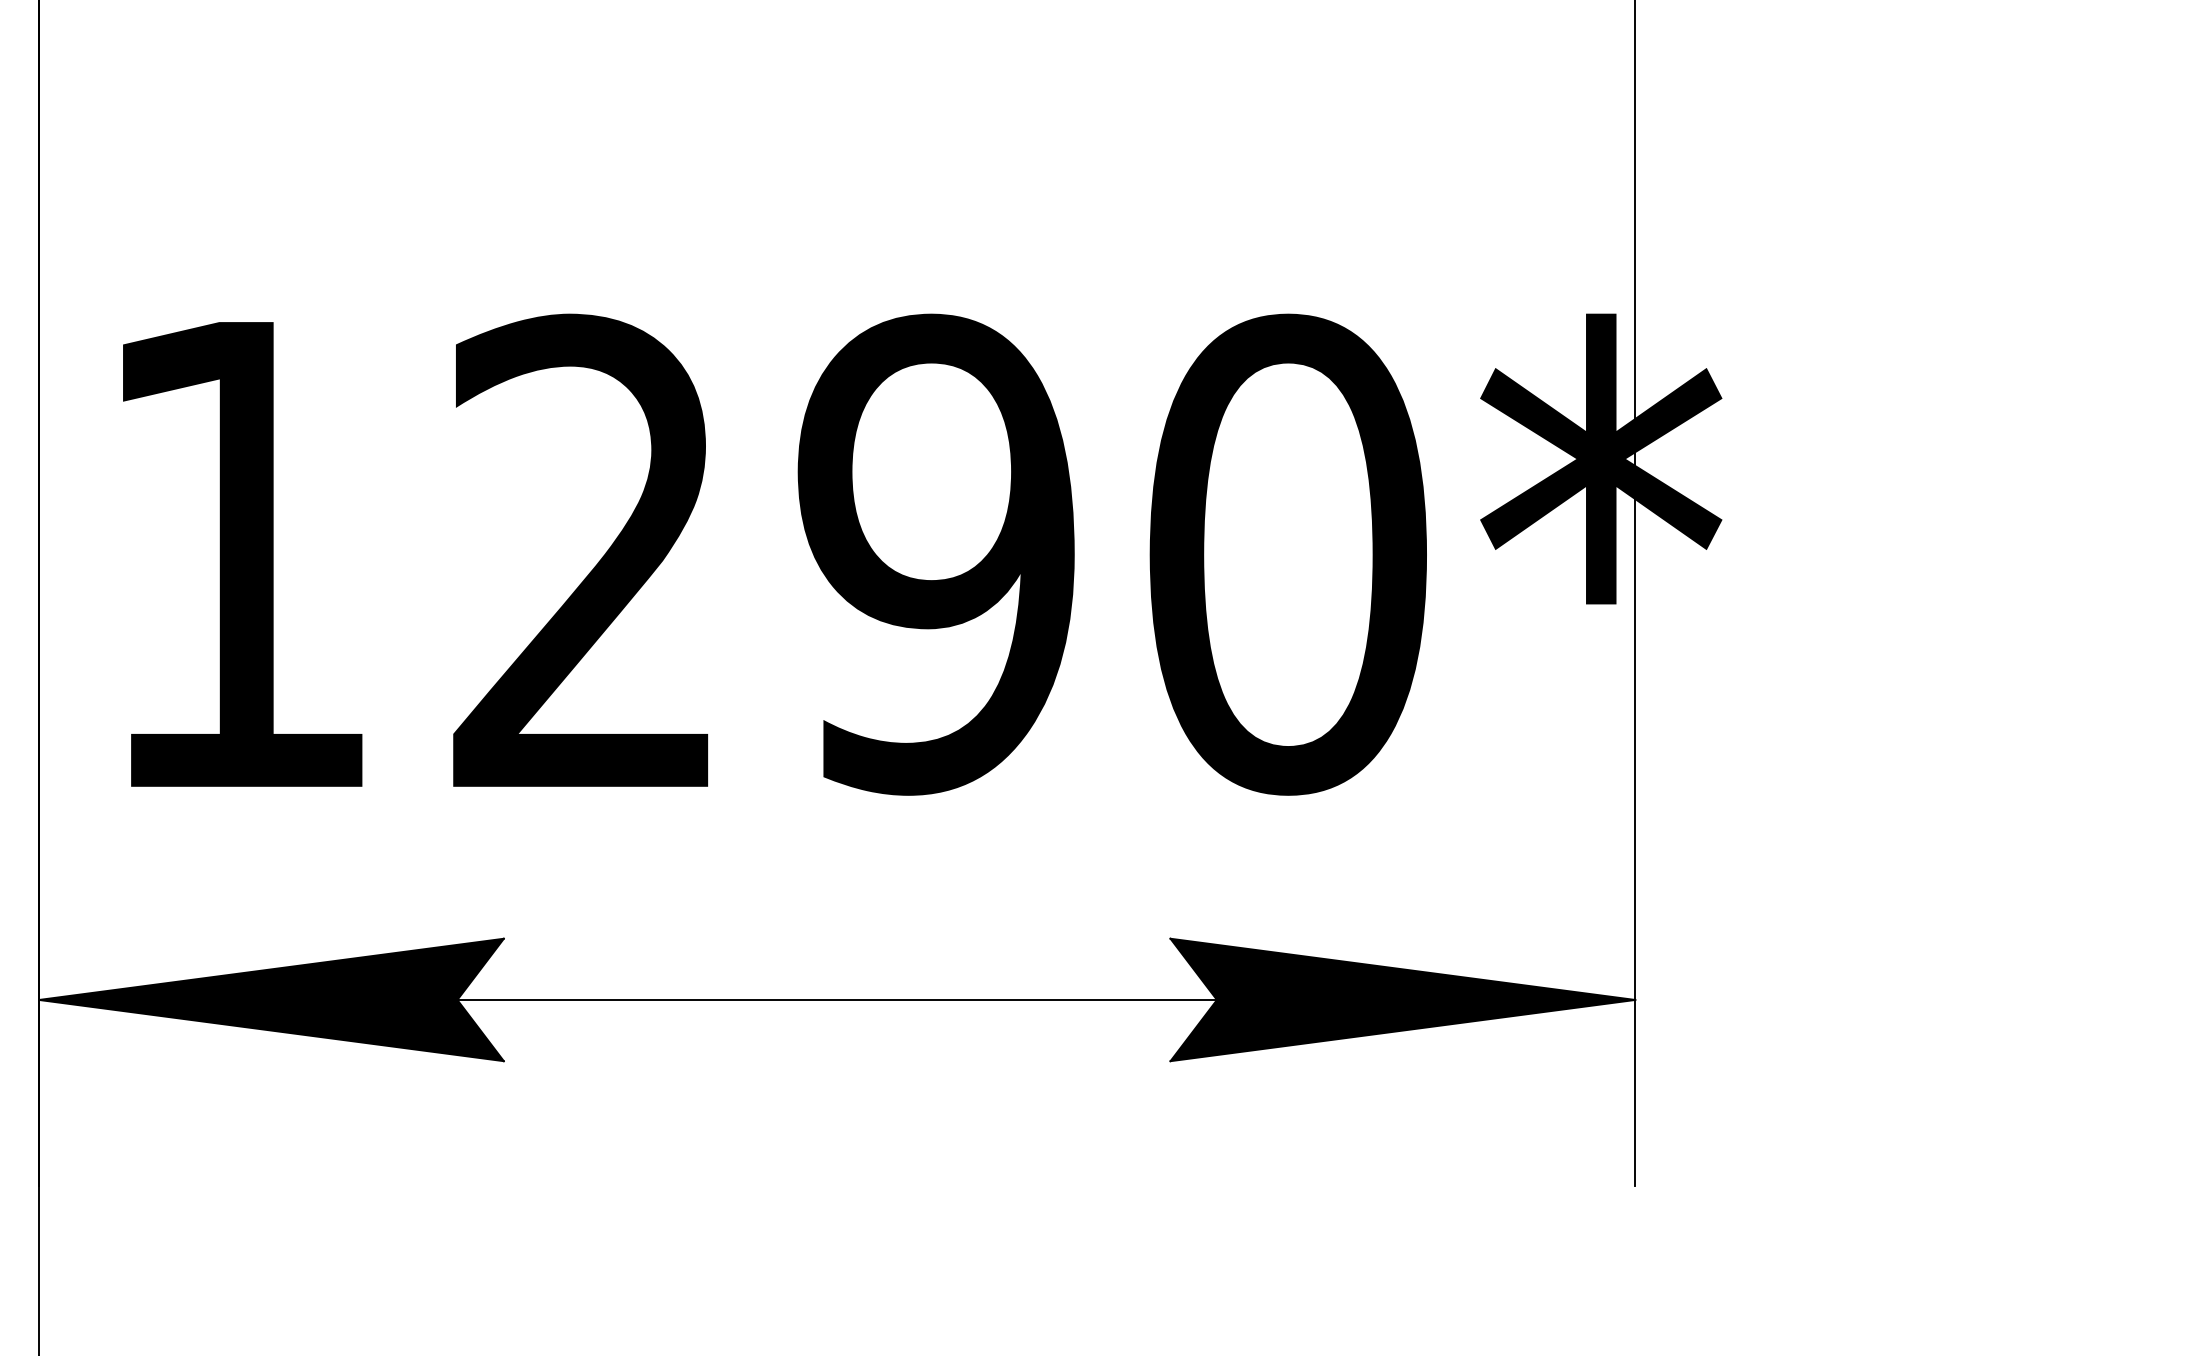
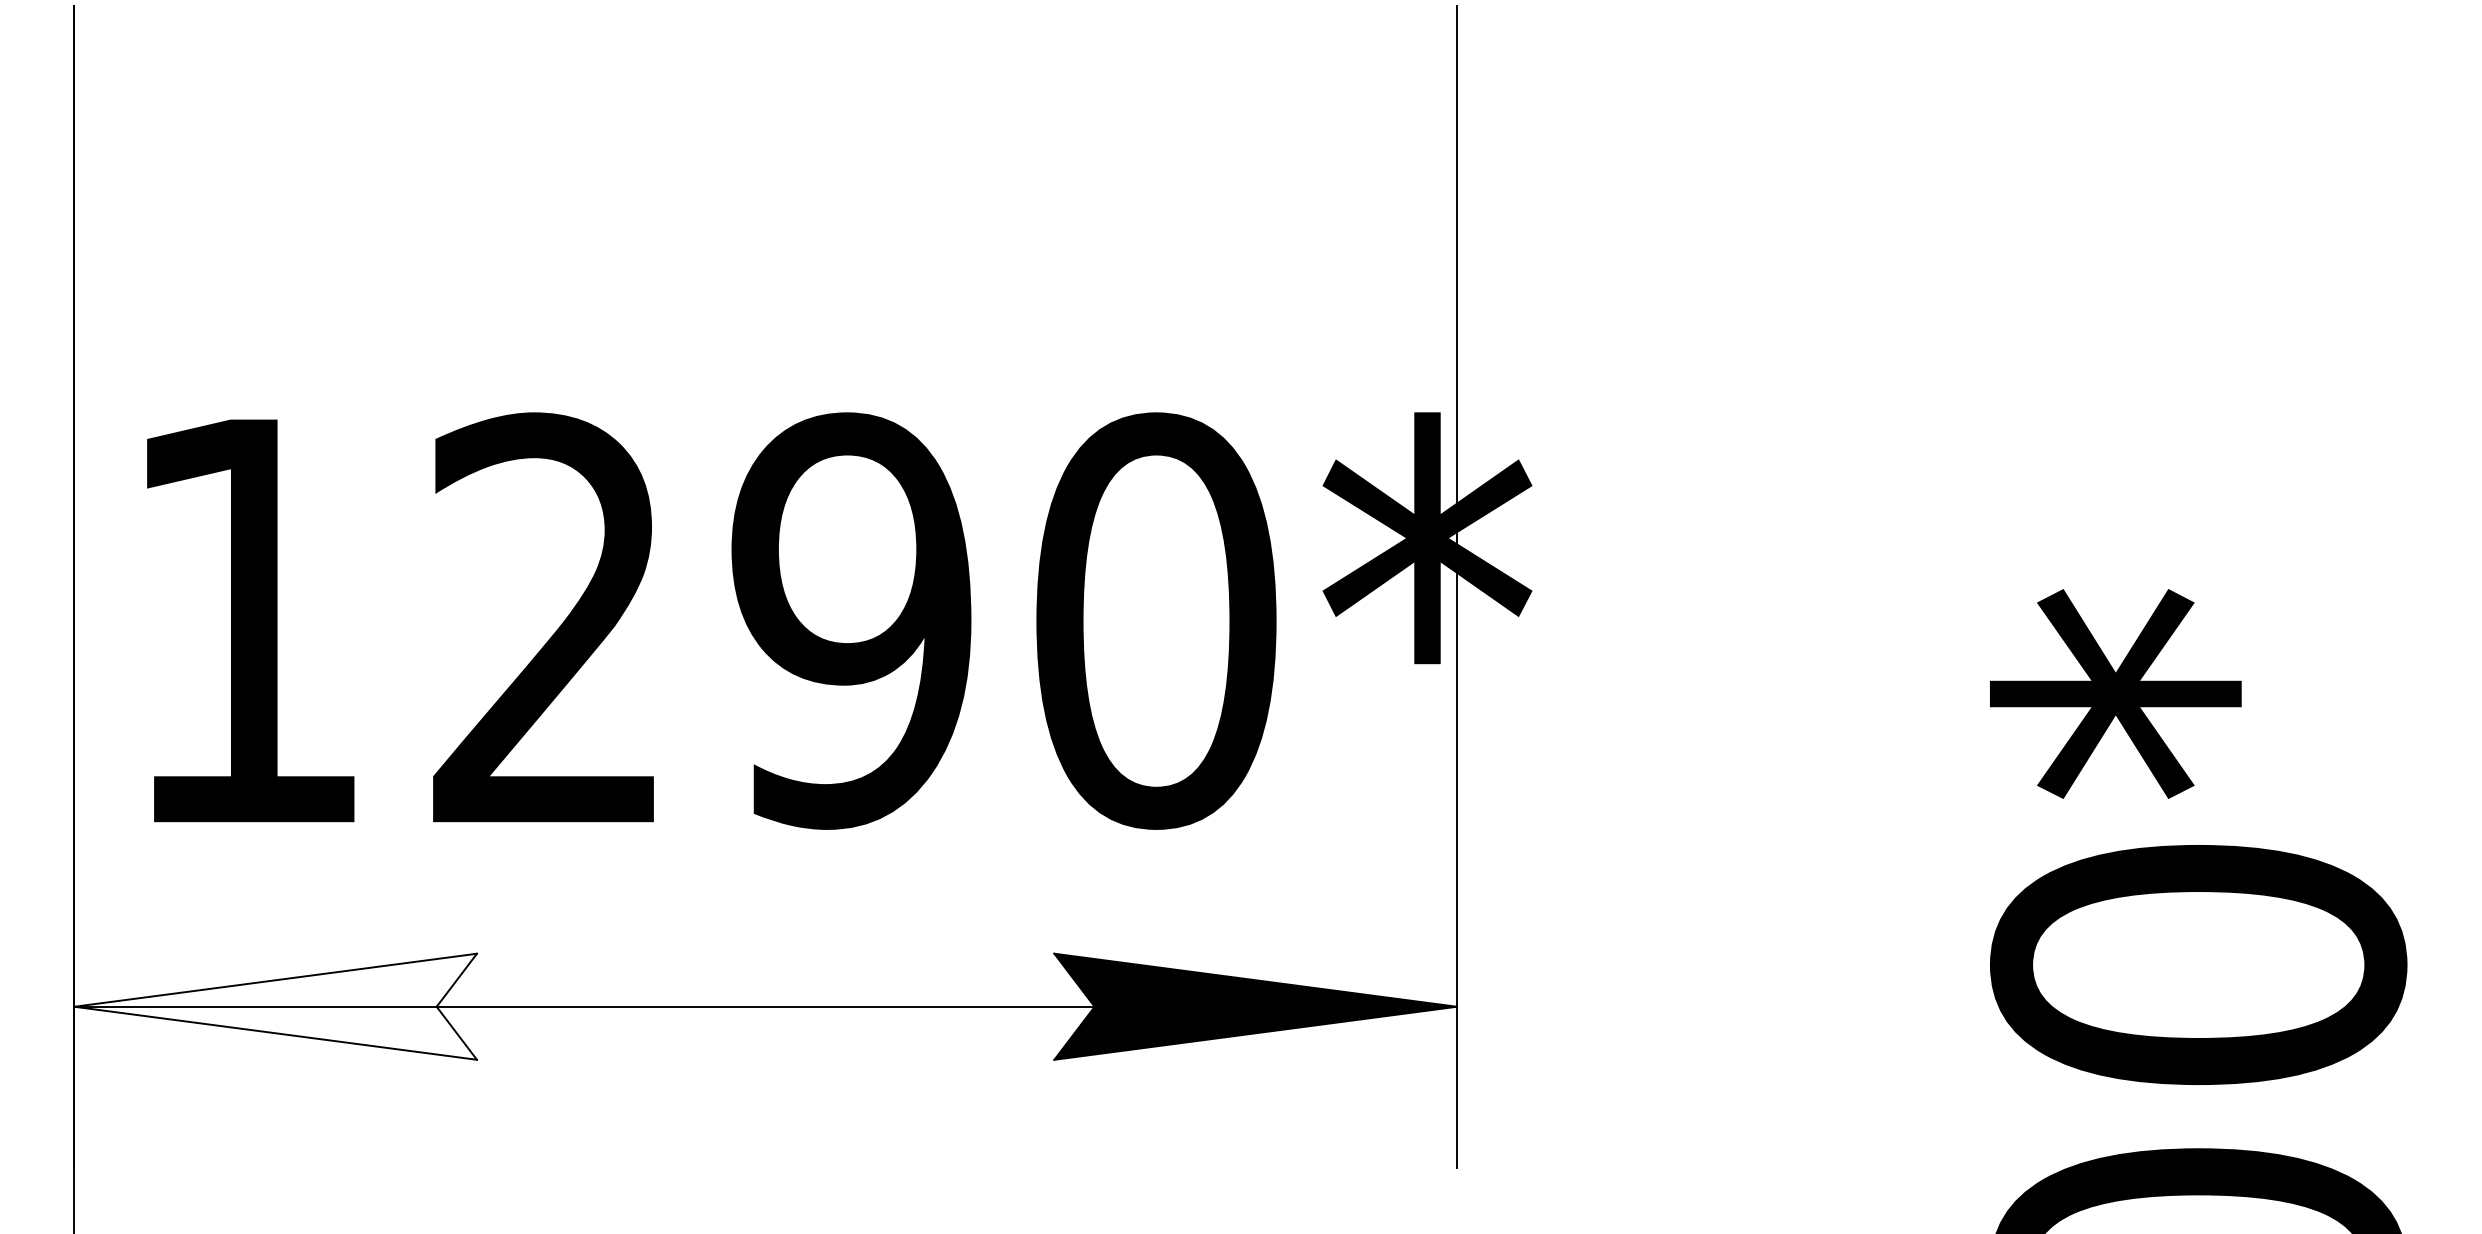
fill: (271, 999) -> (275, 1006), removed

